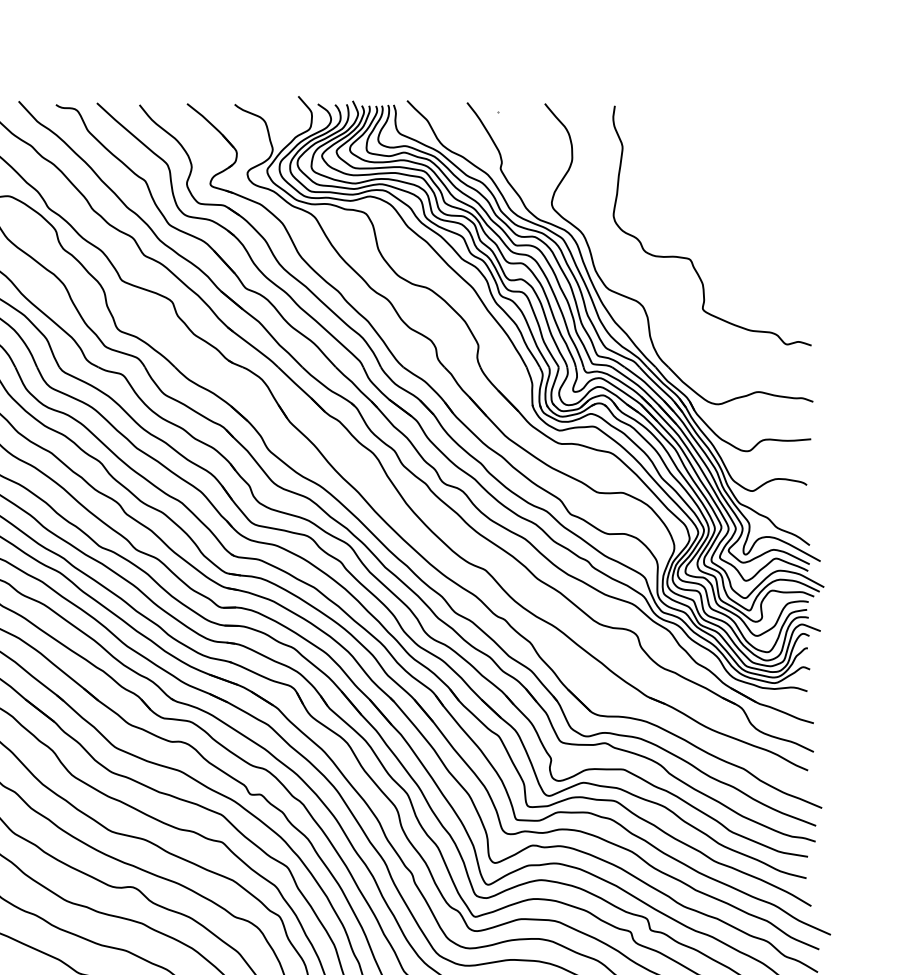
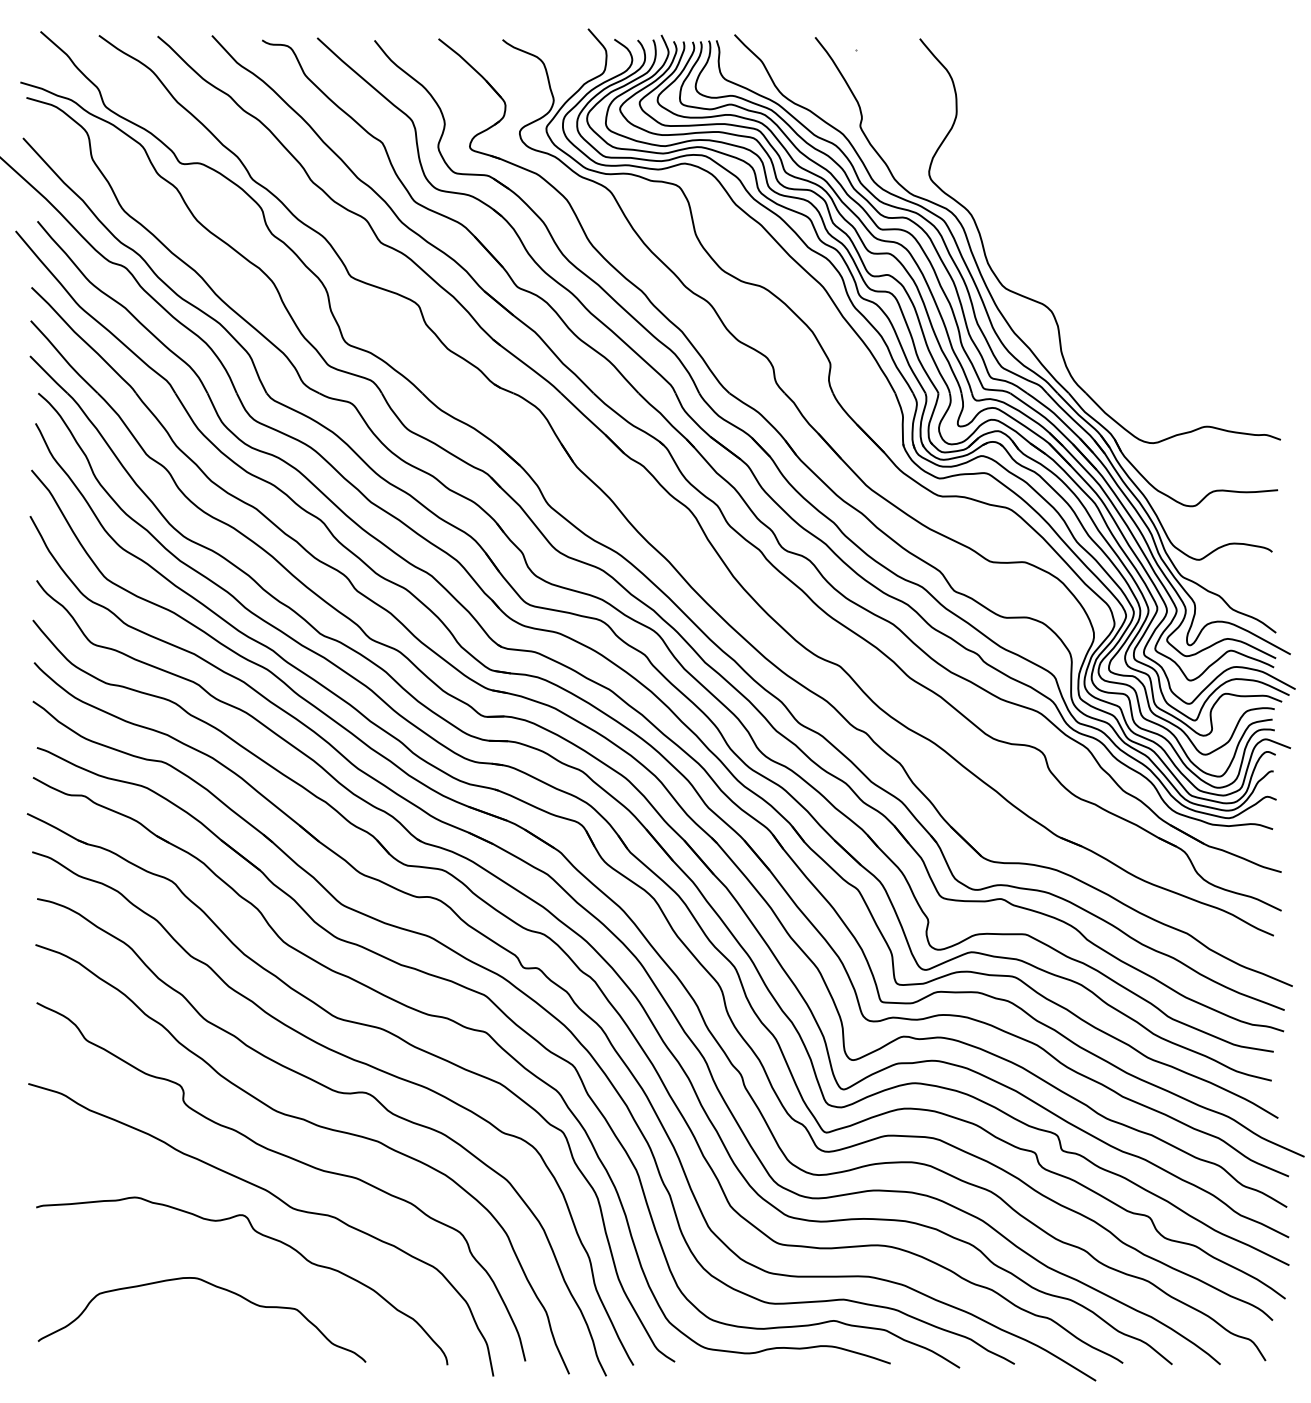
curve: (690, 258) -> (1115, 247), removed

